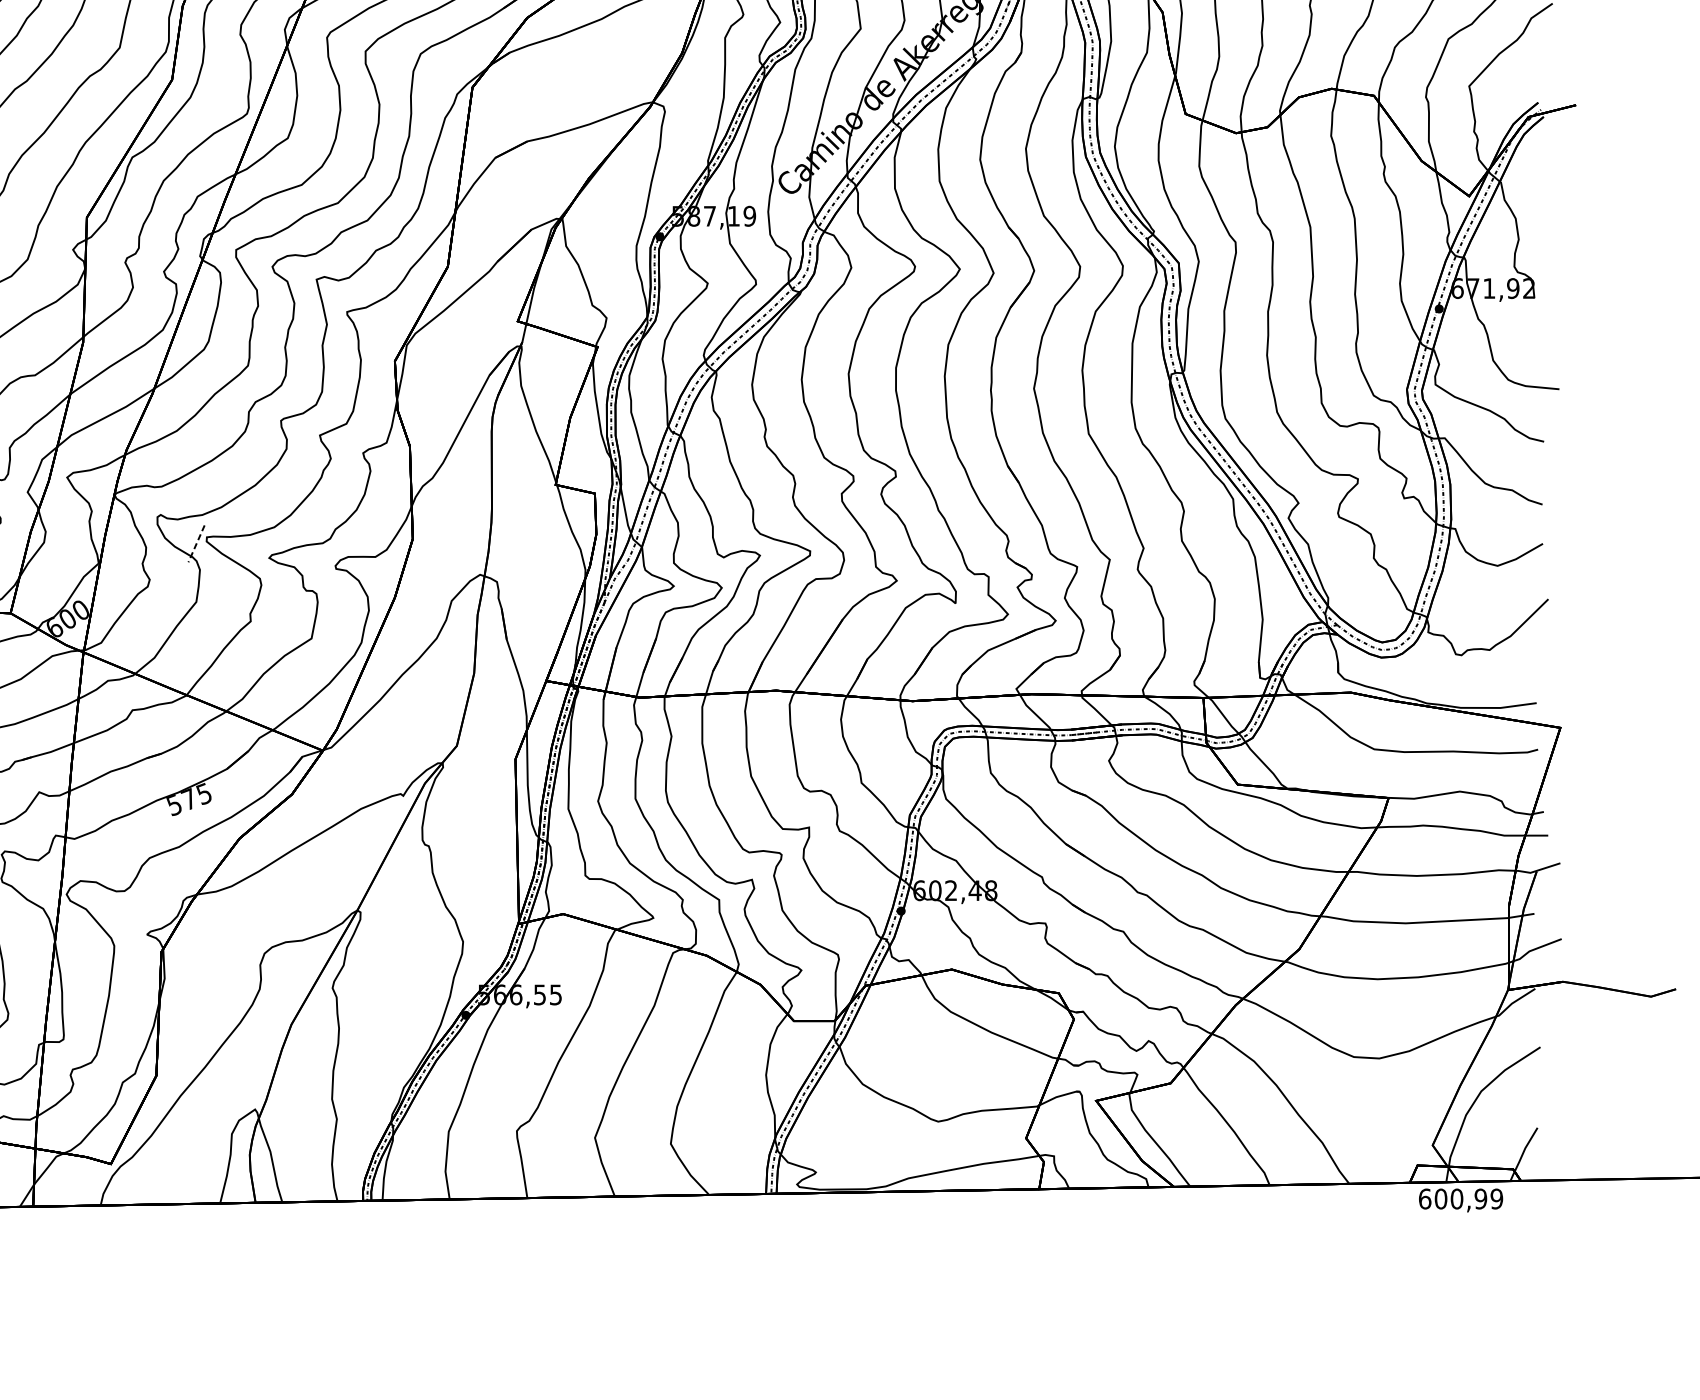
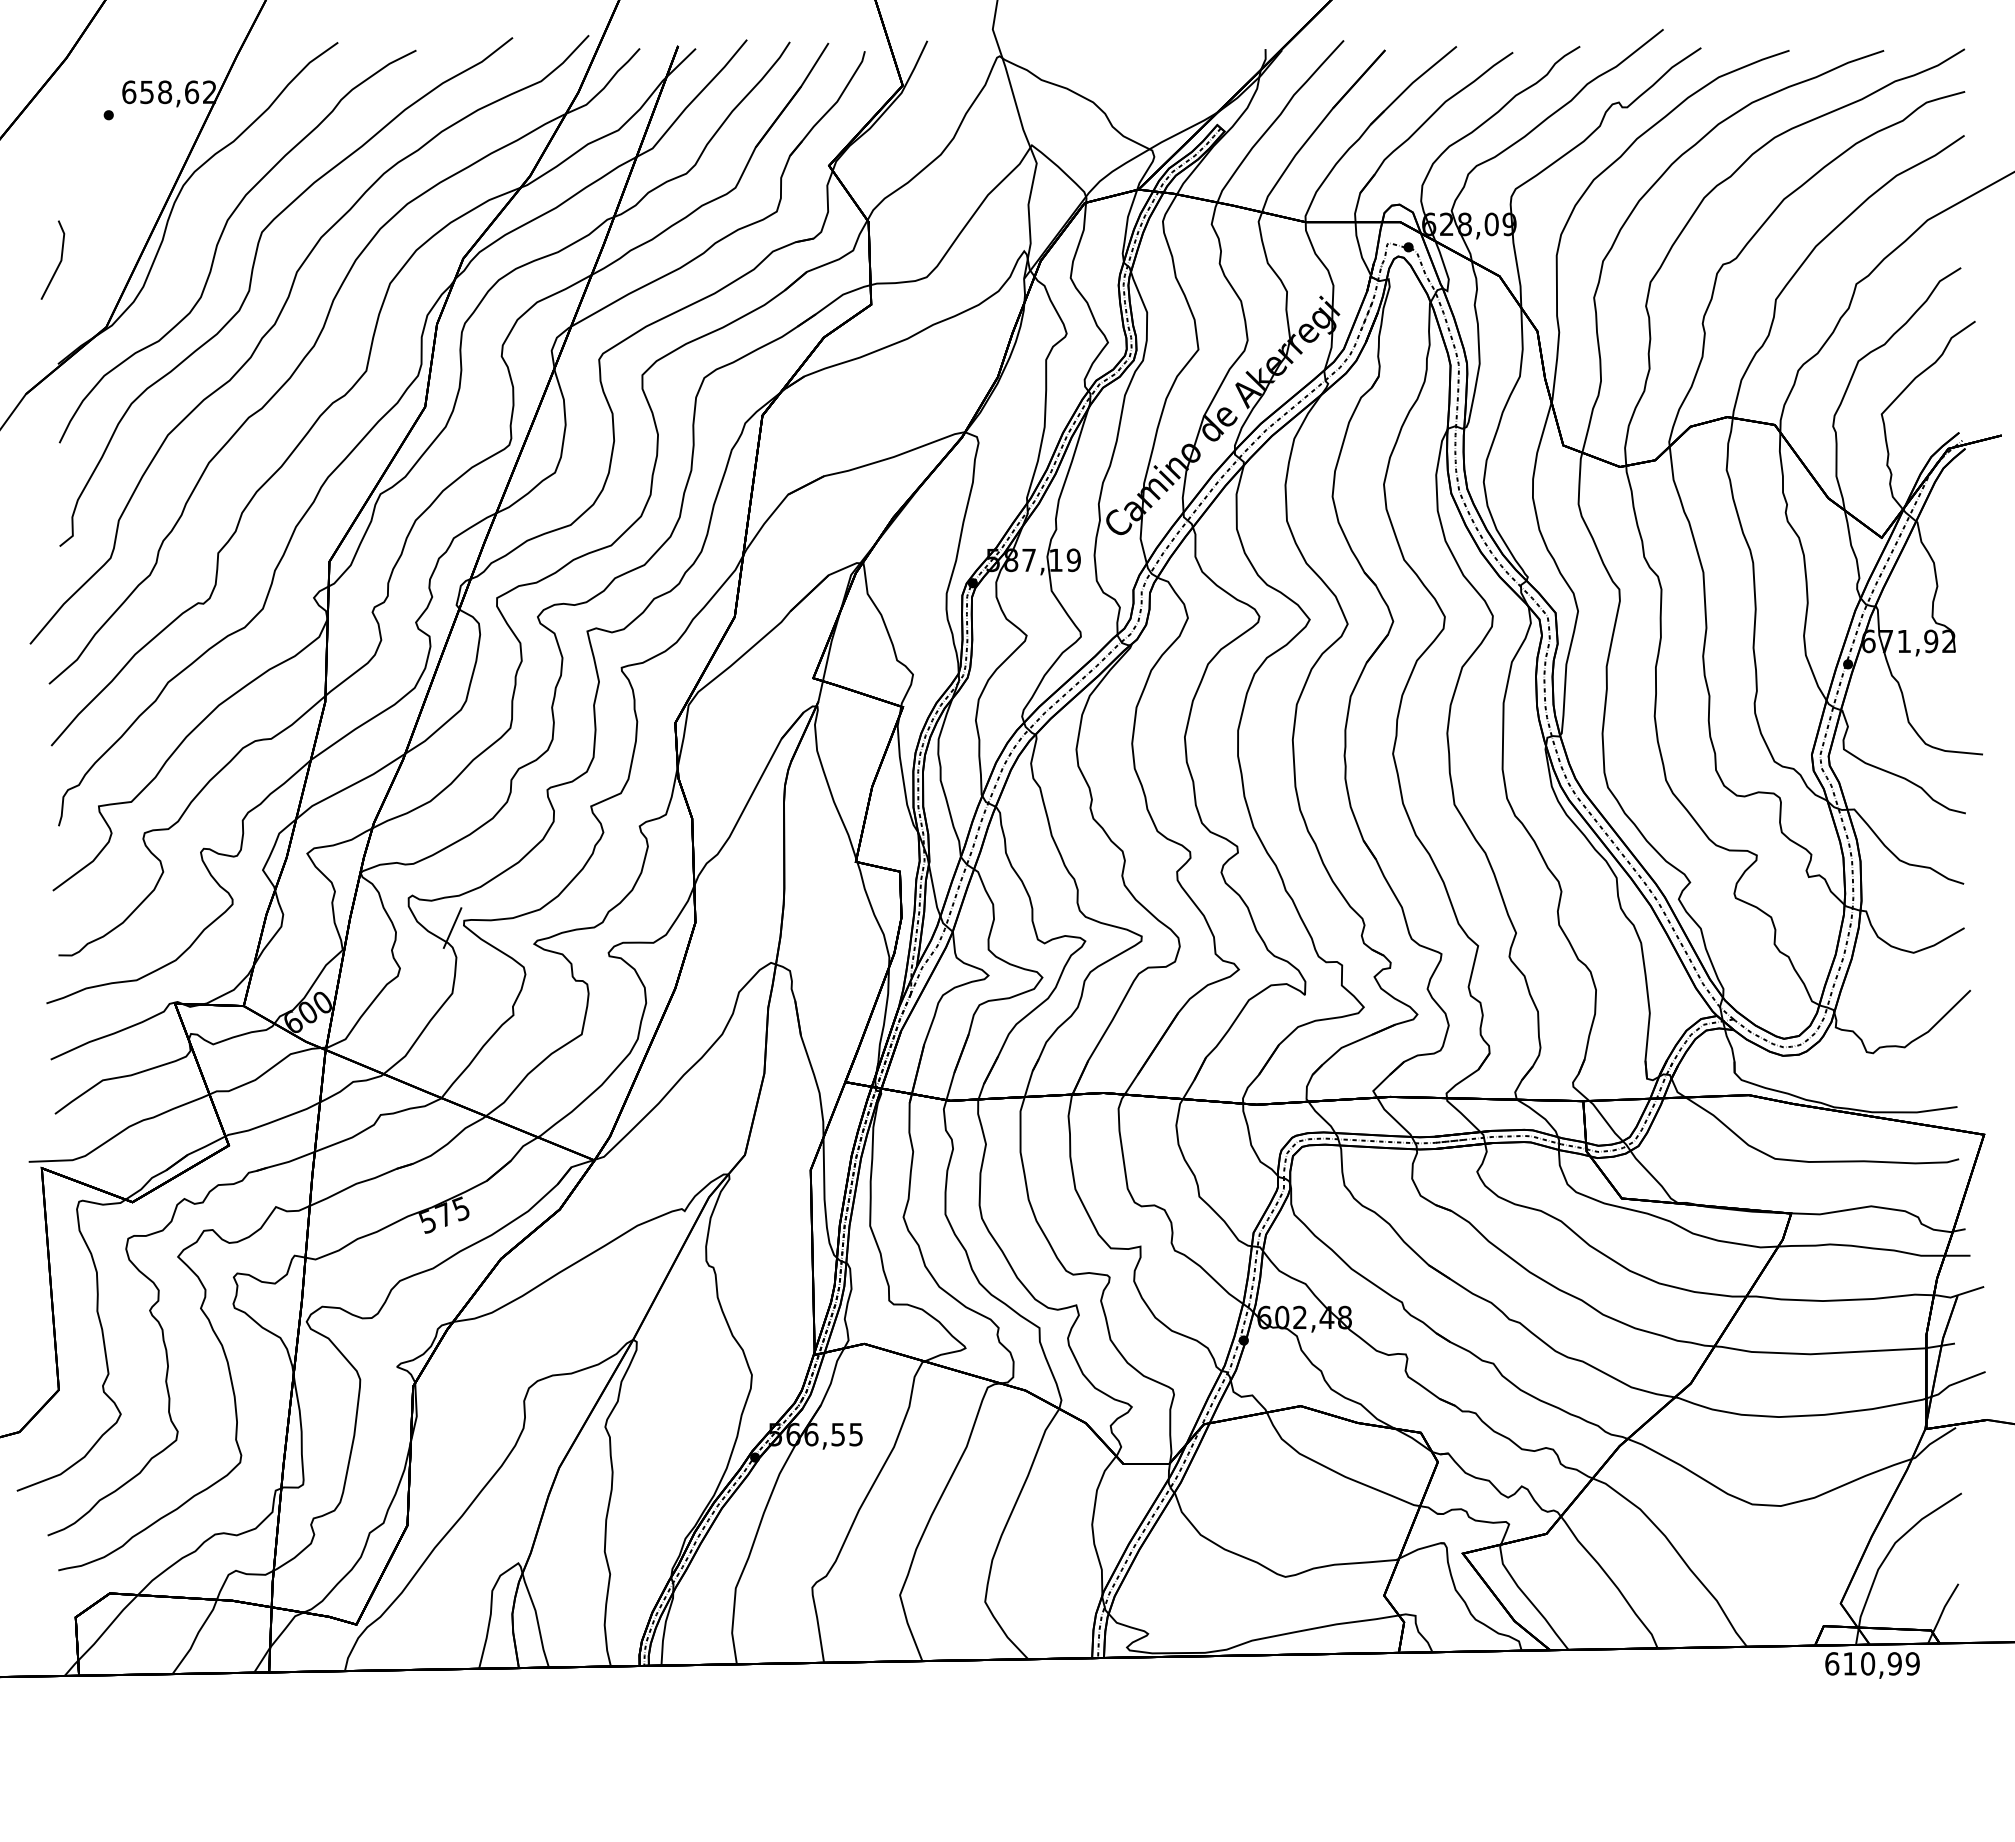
line: (196, 544) -> (452, 928), dashed -> solid
text: (1441, 1198) -> (1850, 1663), 600,99 -> 610,99

